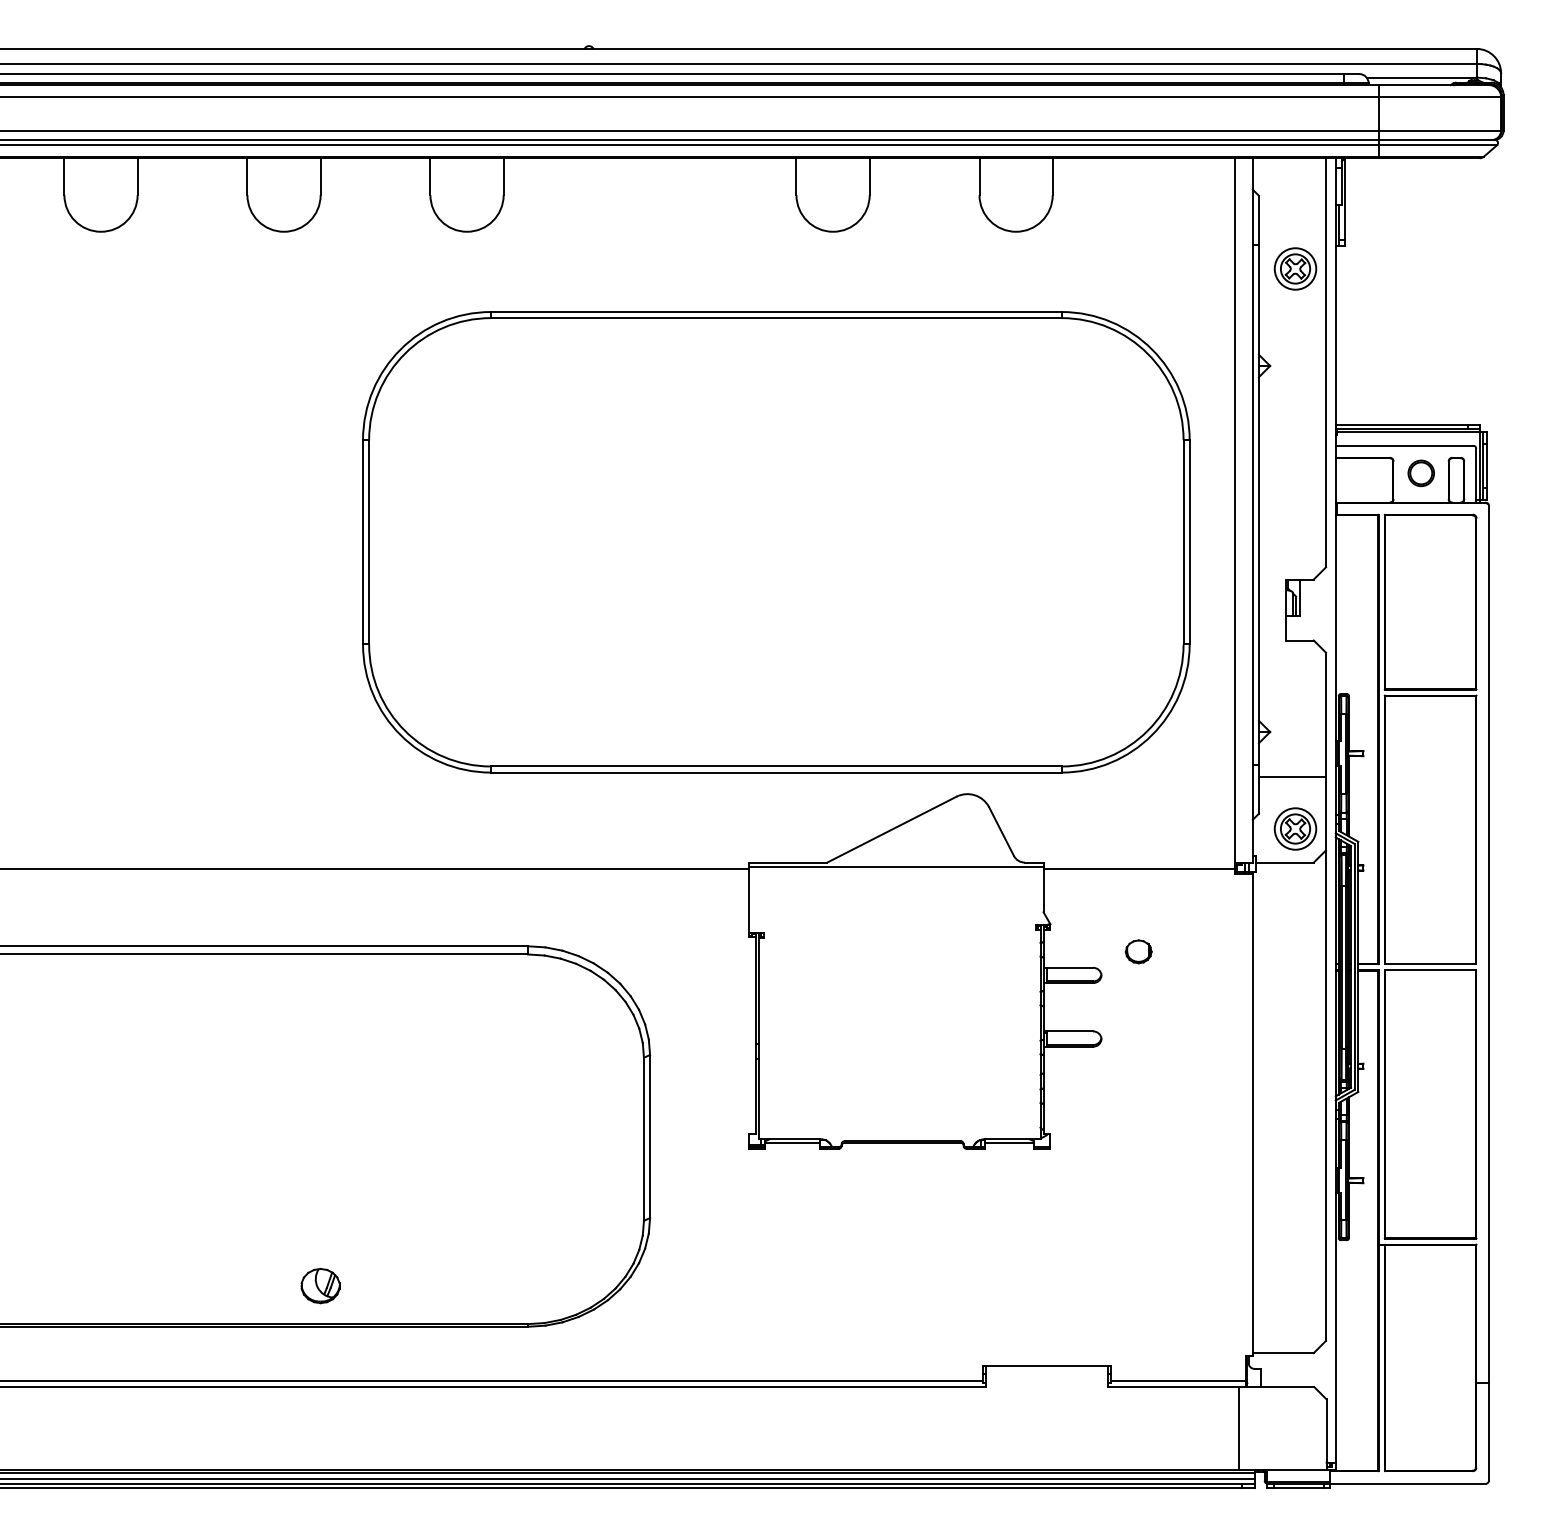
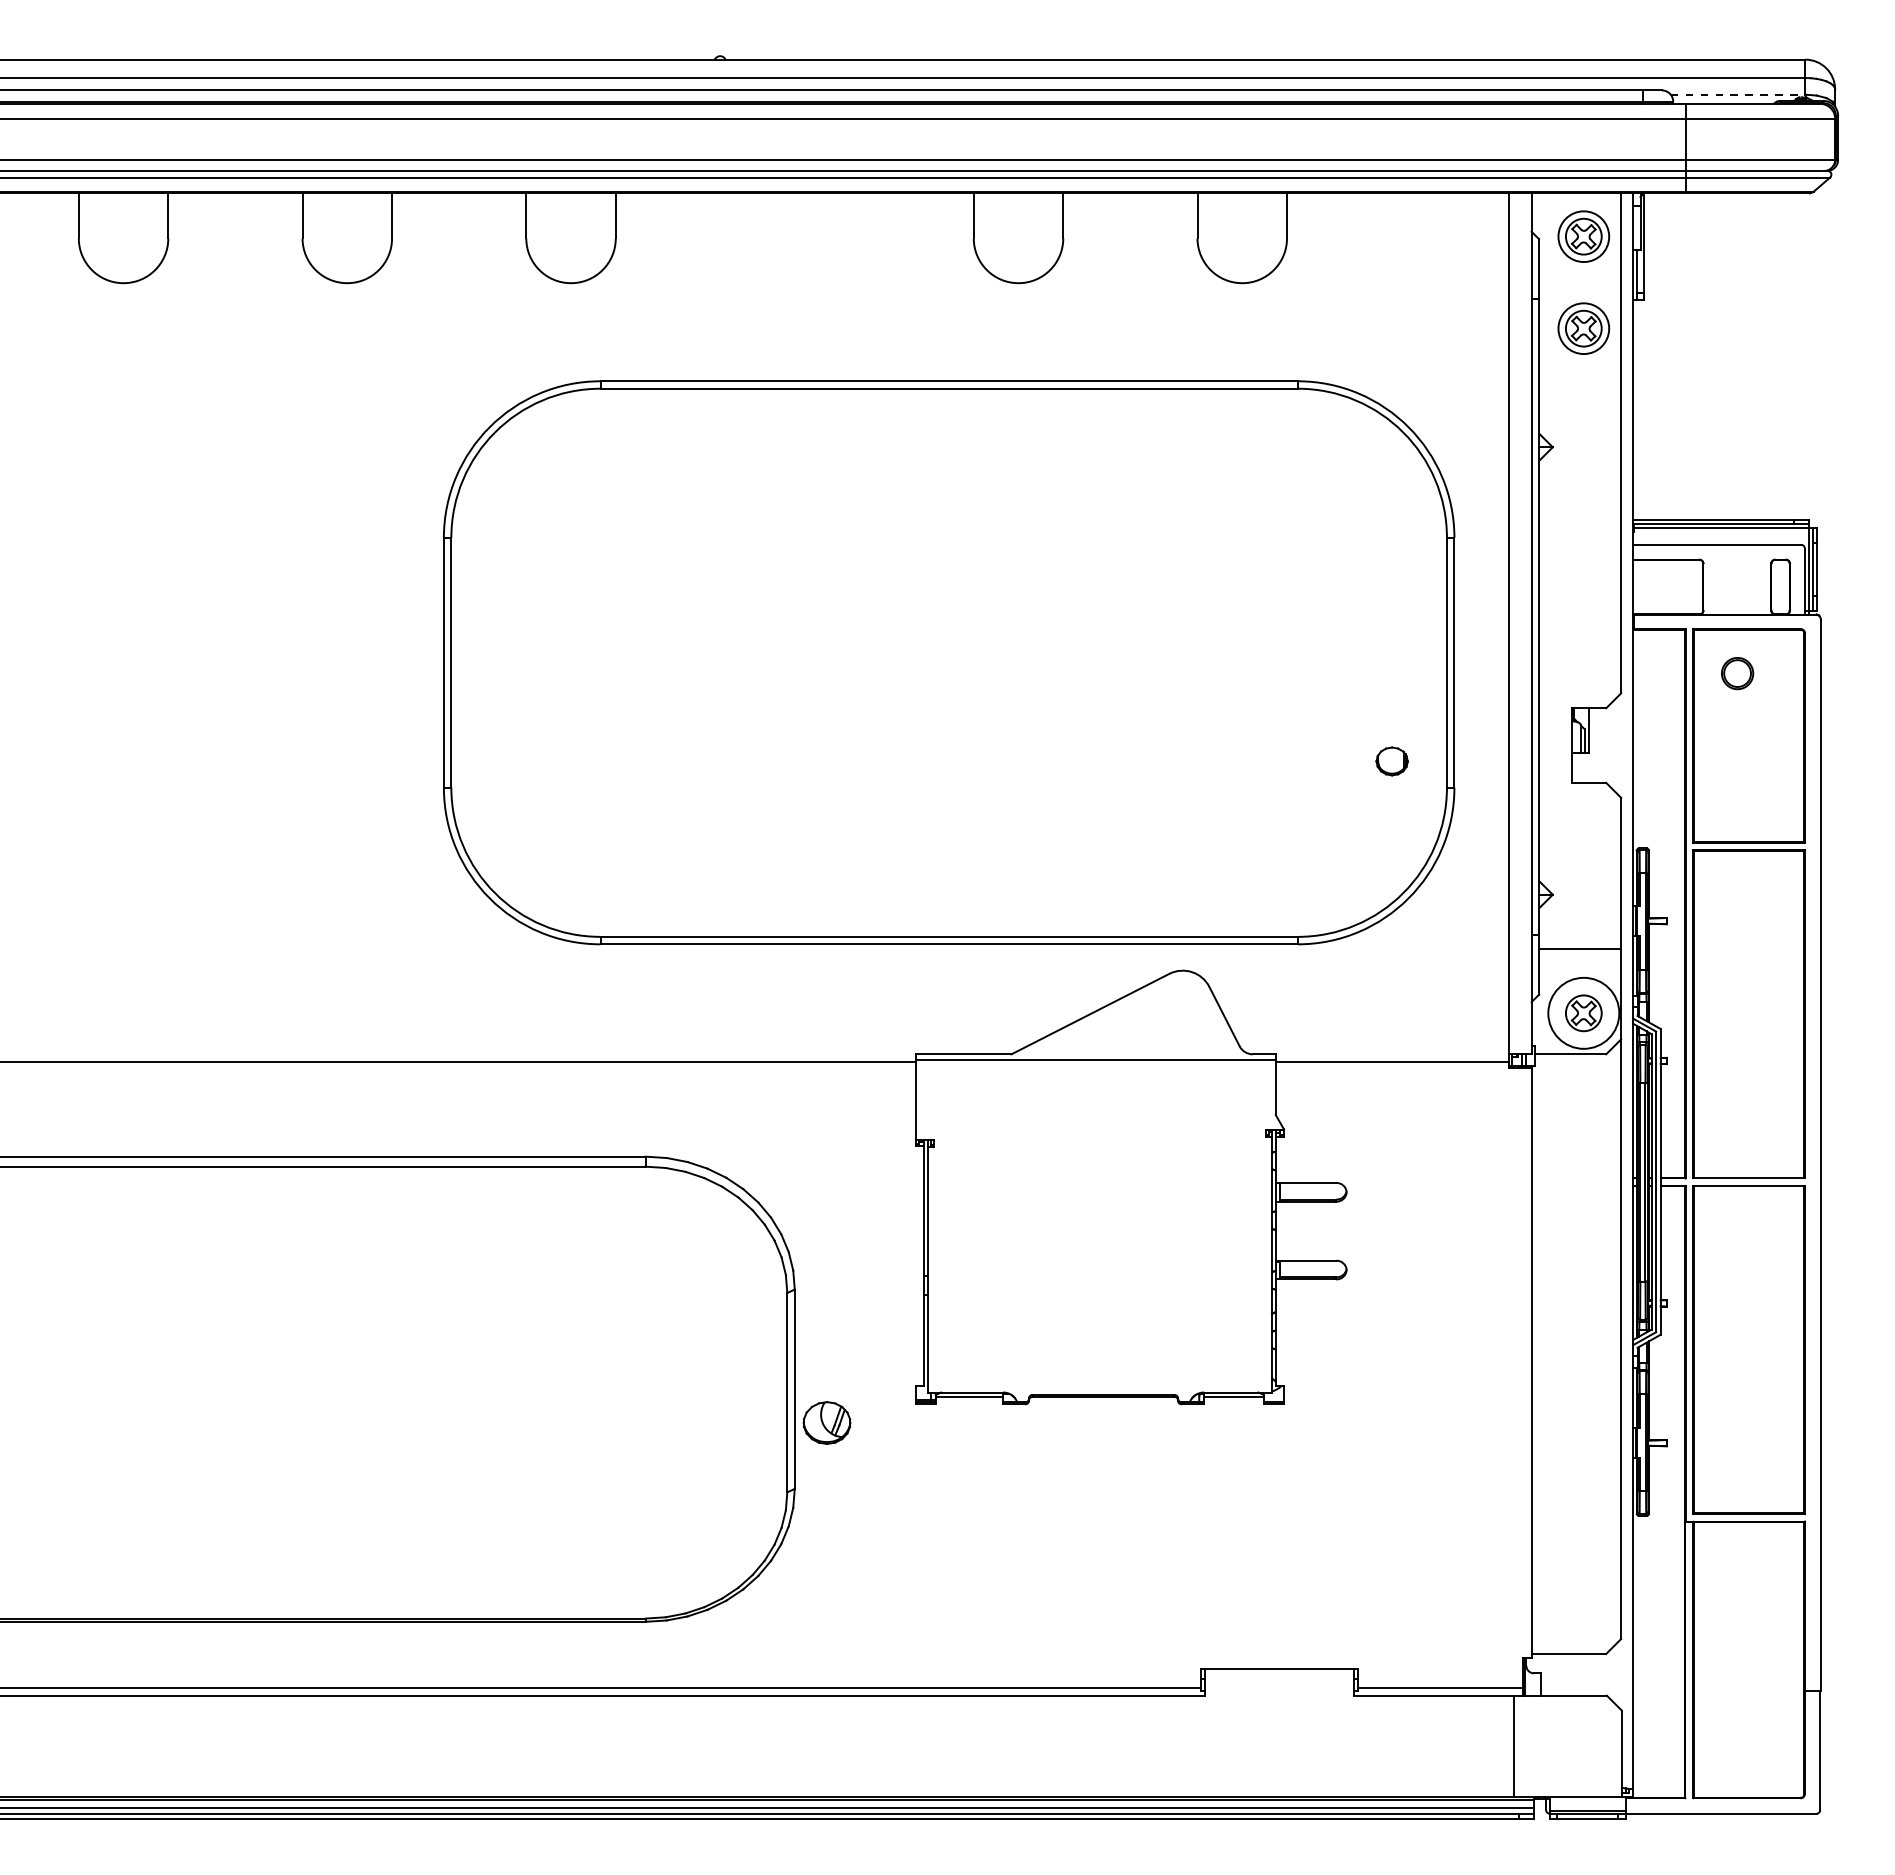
line: (1422, 77) -> (1738, 94), solid -> dashed
part: (1295, 193) -> (1583, 236), added
part: (1421, 473) -> (1737, 673), moved
circle: (1295, 828) -> (1583, 1012), size x1.4
part: (1138, 951) -> (1391, 761), moved
part: (320, 1285) -> (826, 1422), moved

